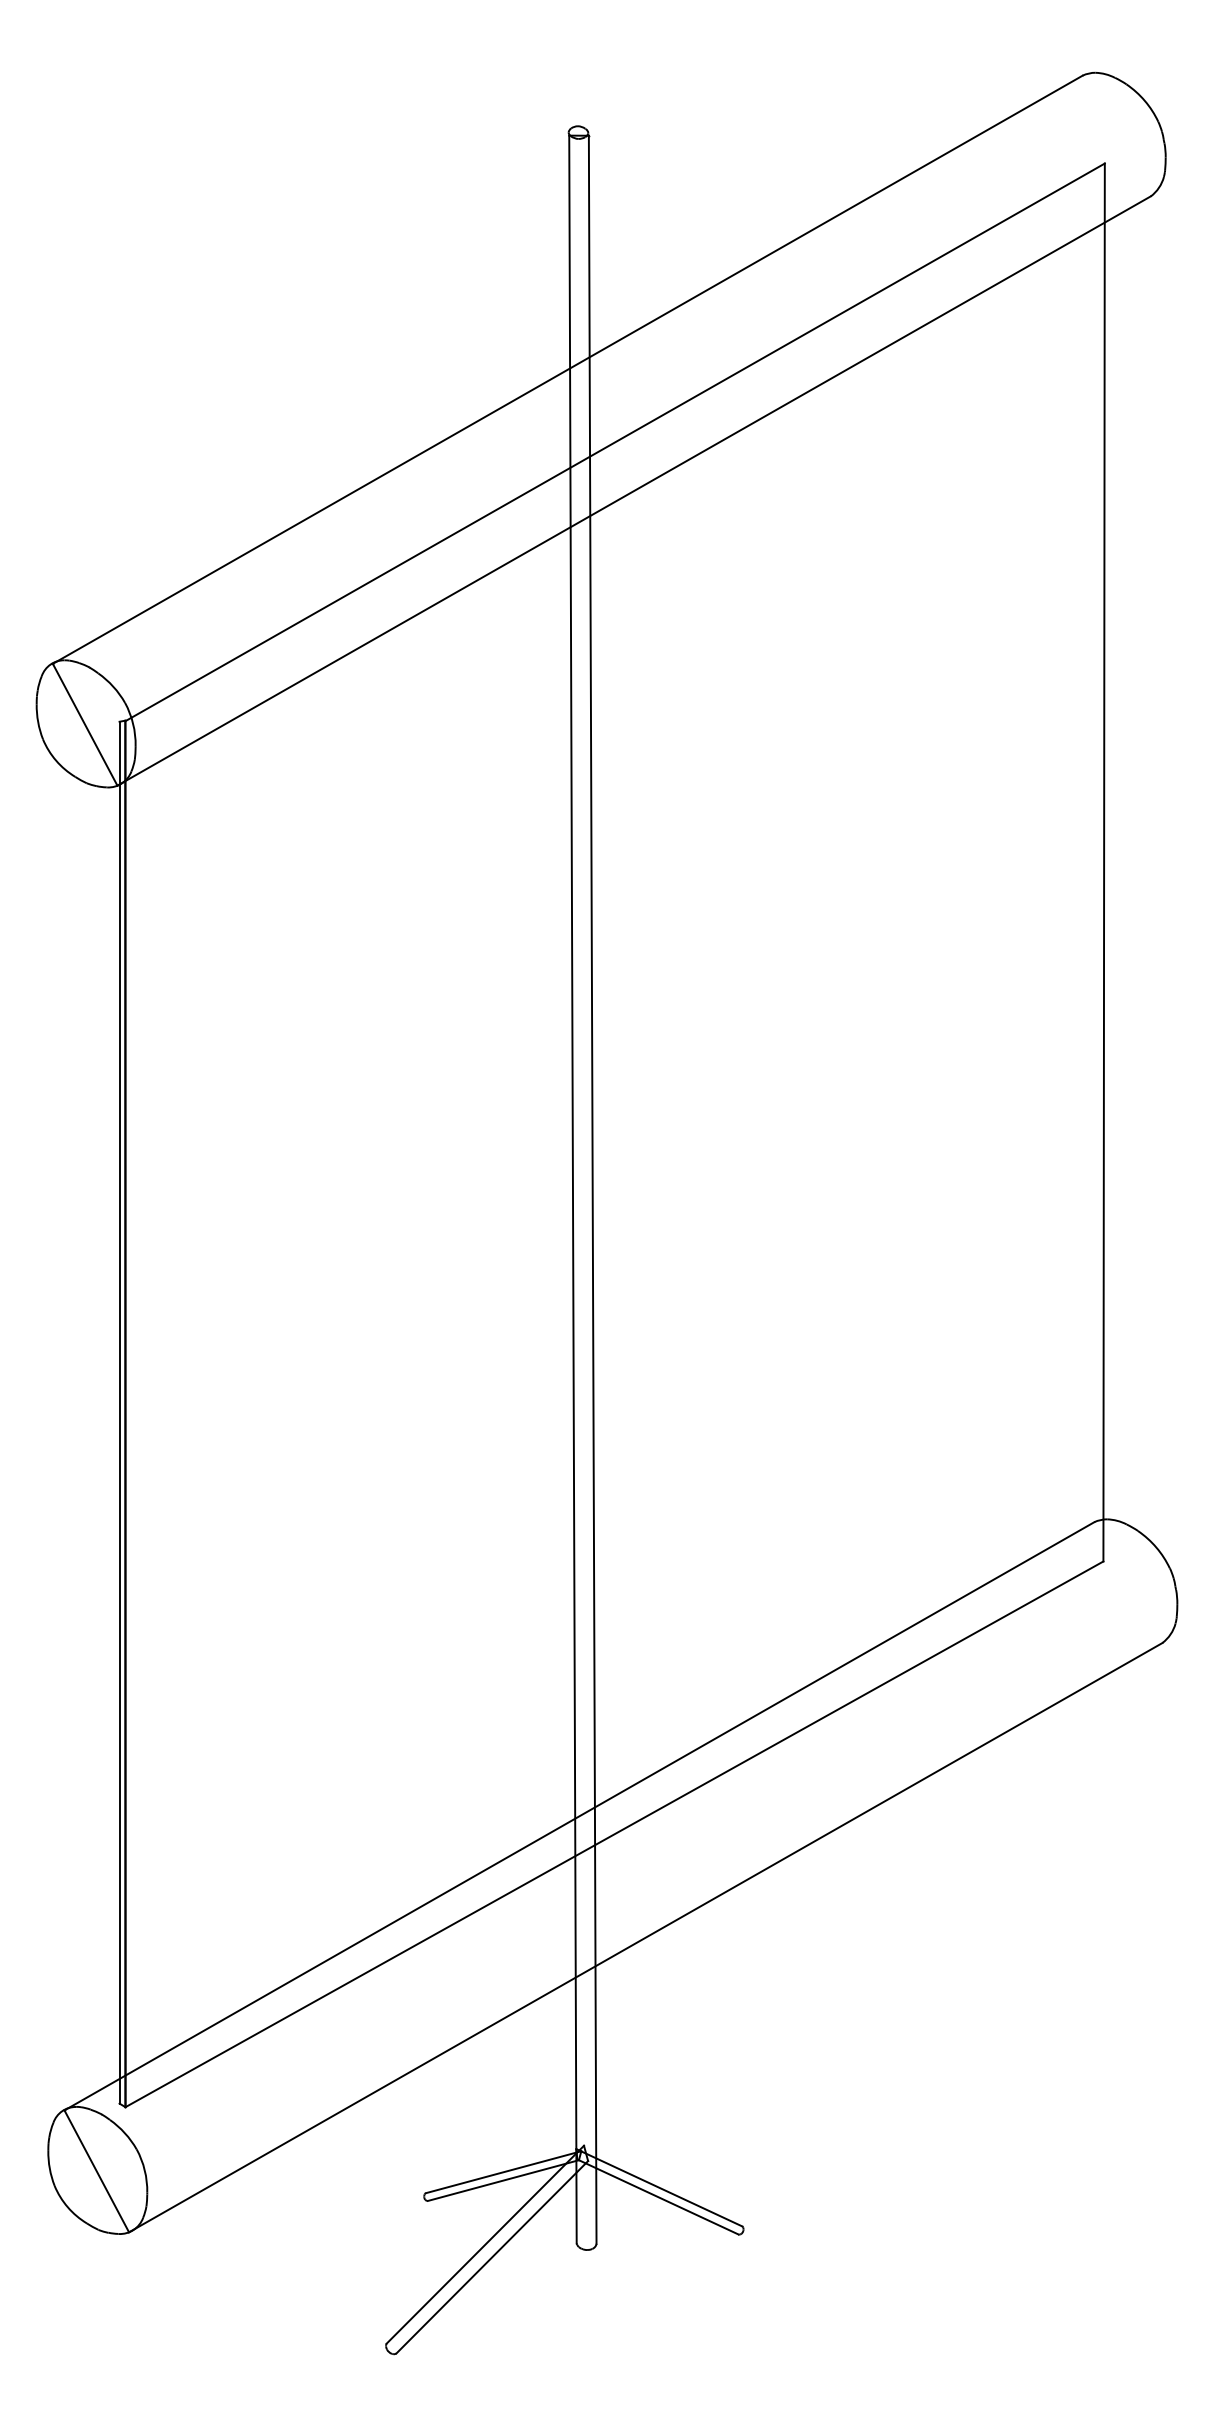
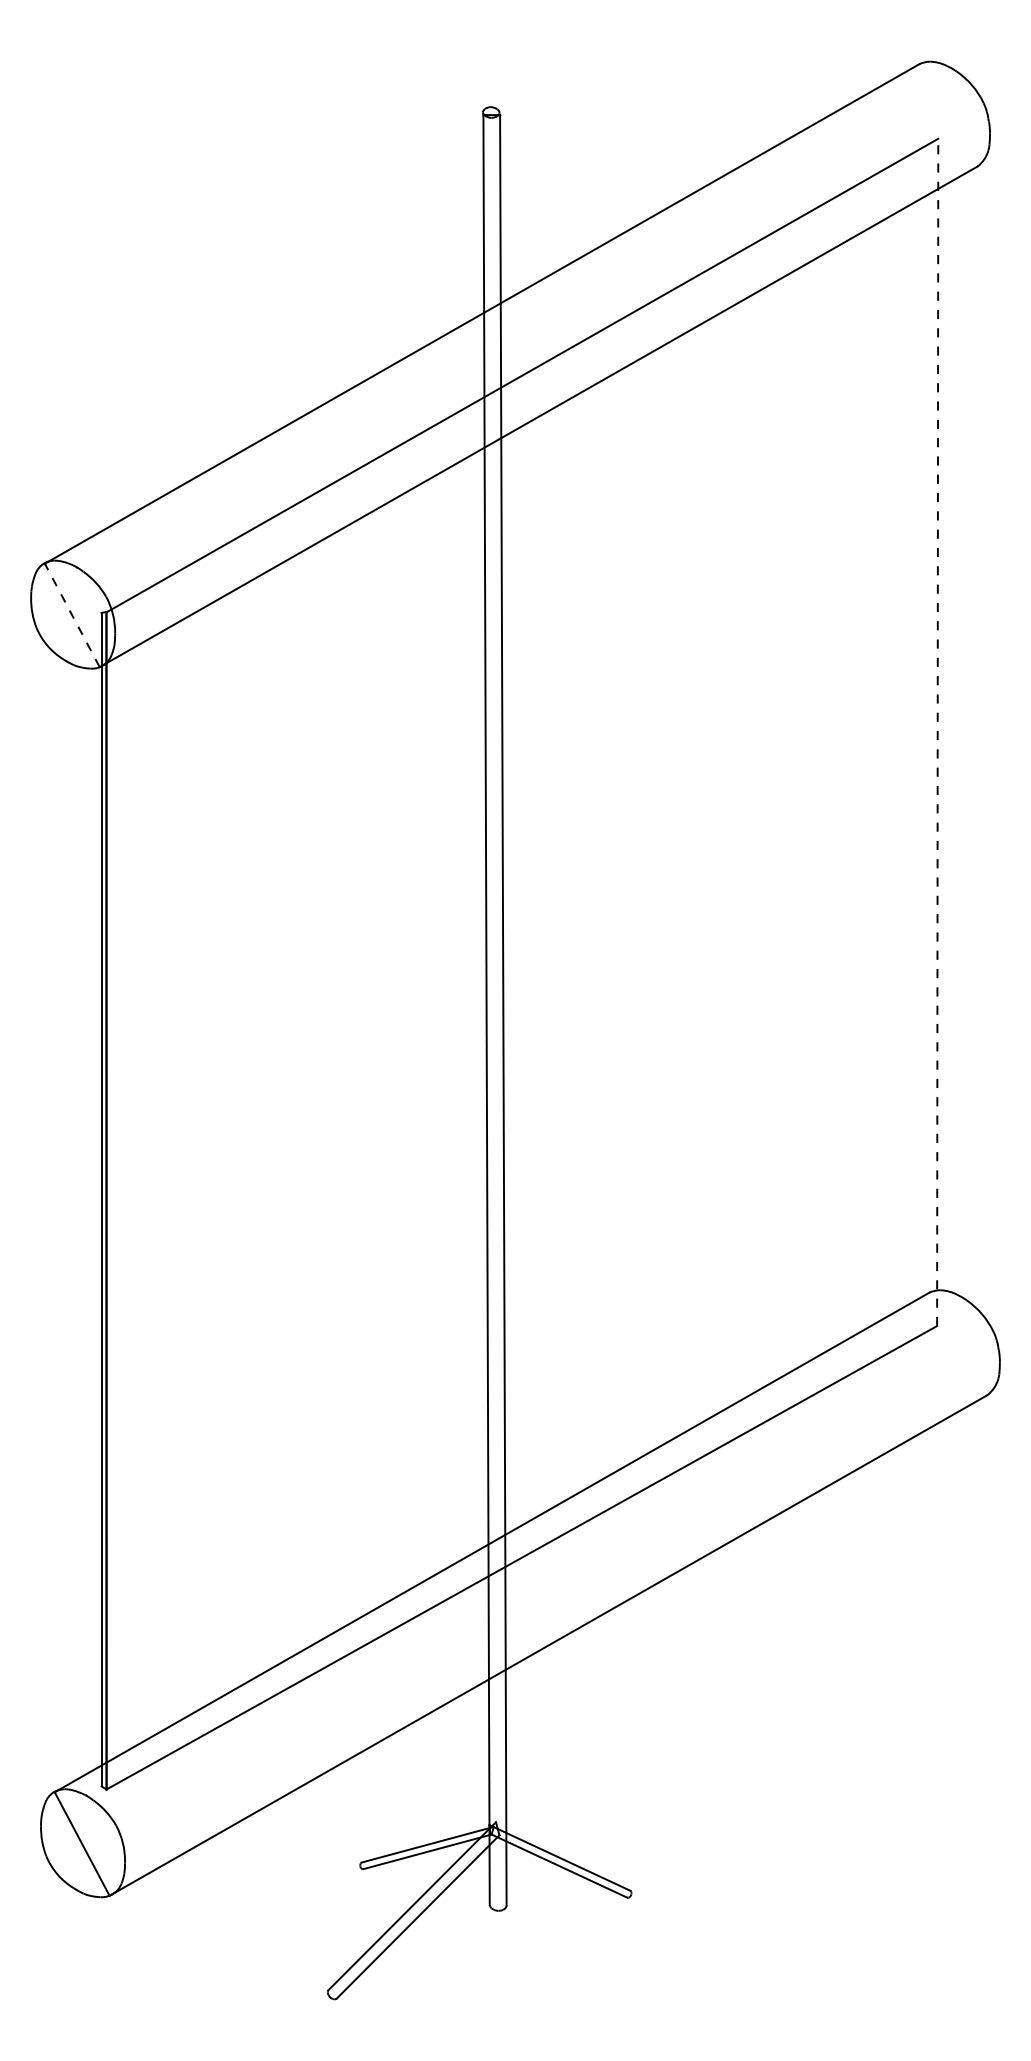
line: (85, 724) -> (72, 615), solid -> dashed
line: (1104, 862) -> (938, 732), solid -> dashed

